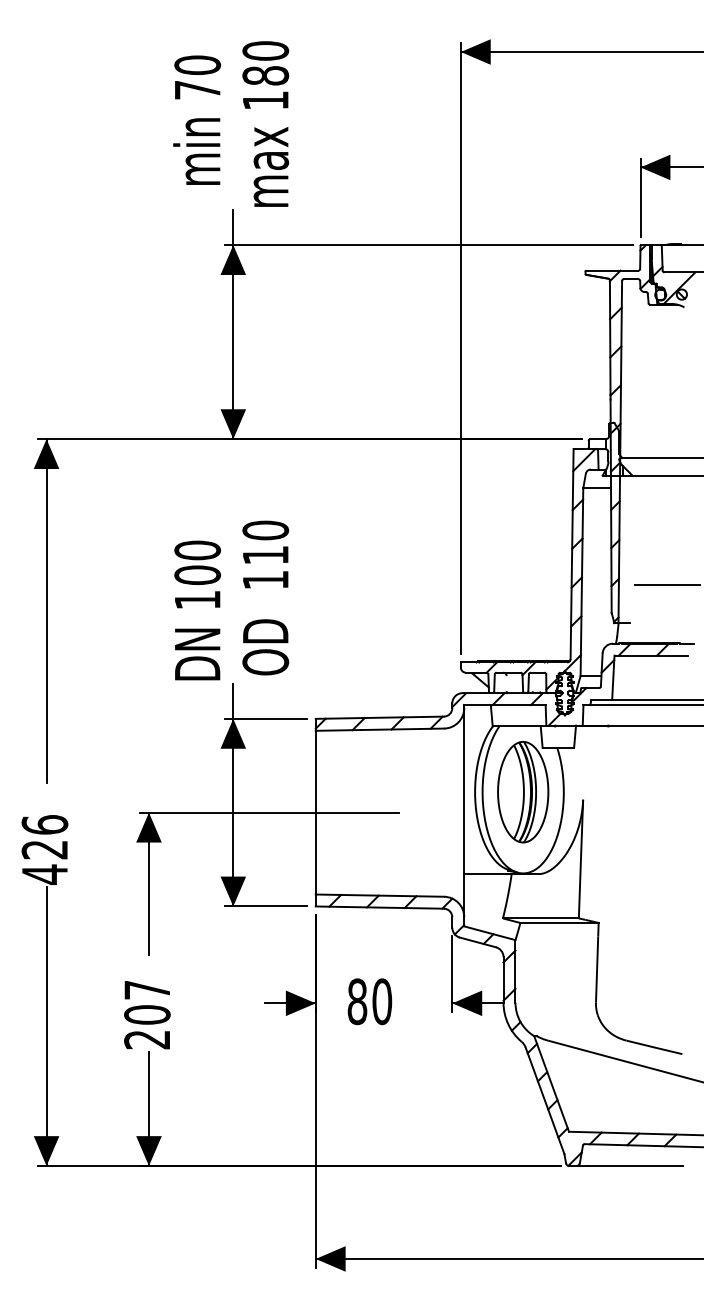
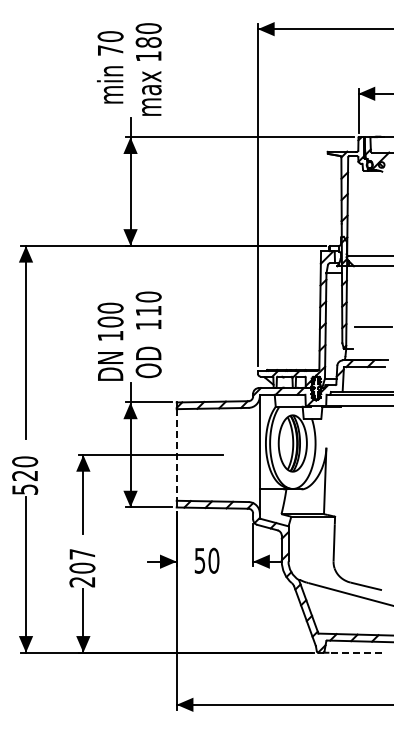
line: (315, 811) -> (176, 454), solid -> dashed
text: (45, 849) -> (25, 475), 426 -> 520
text: (356, 1001) -> (199, 560), 80 -> 50
line: (635, 1165) -> (355, 652), solid -> dashed

